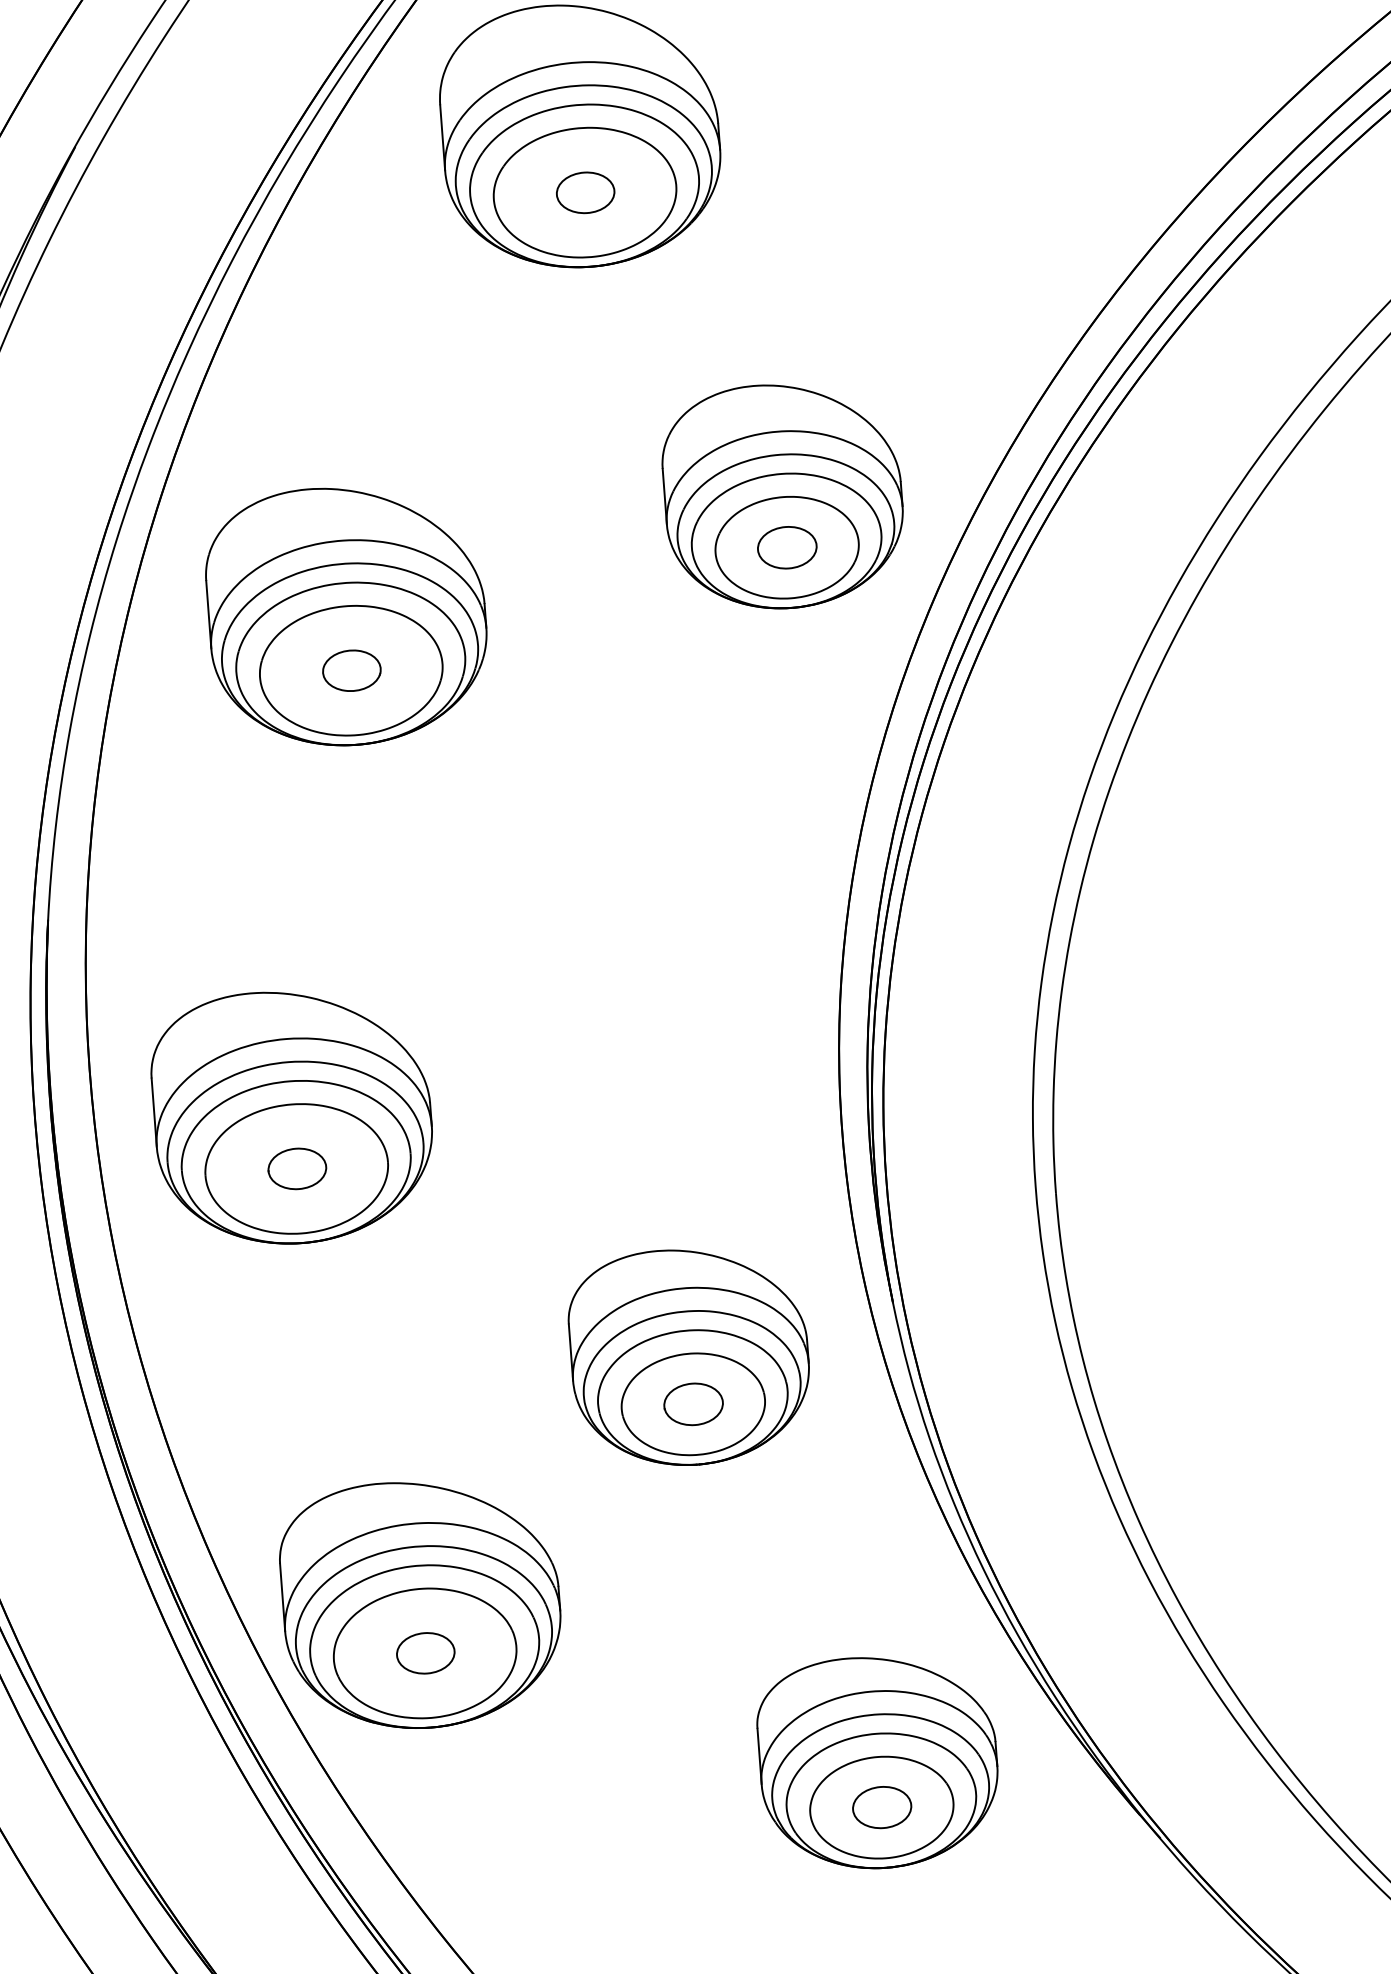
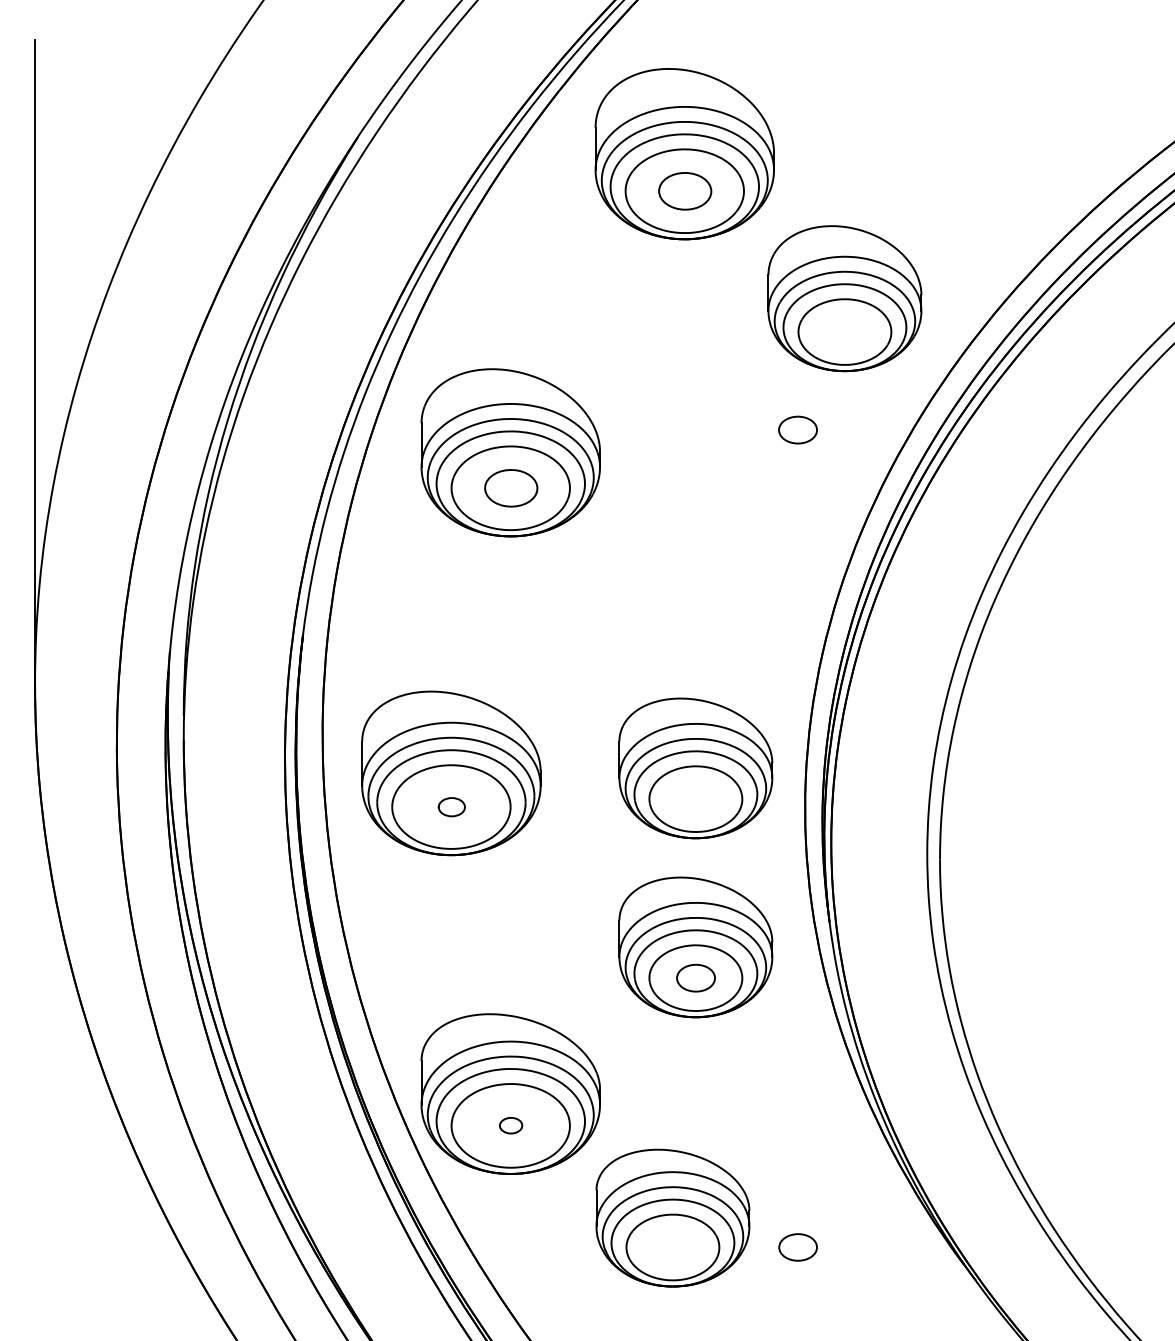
part: (584, 193) -> (684, 191), size x1.4
part: (782, 495) -> (844, 298), moved
part: (350, 671) -> (510, 488), size x1.4
part: (668, 1081) -> (695, 768), added
part: (296, 1169) -> (451, 807), size x0.7
part: (424, 1652) -> (510, 1125), size x0.6
part: (877, 1761) -> (672, 1217), moved

